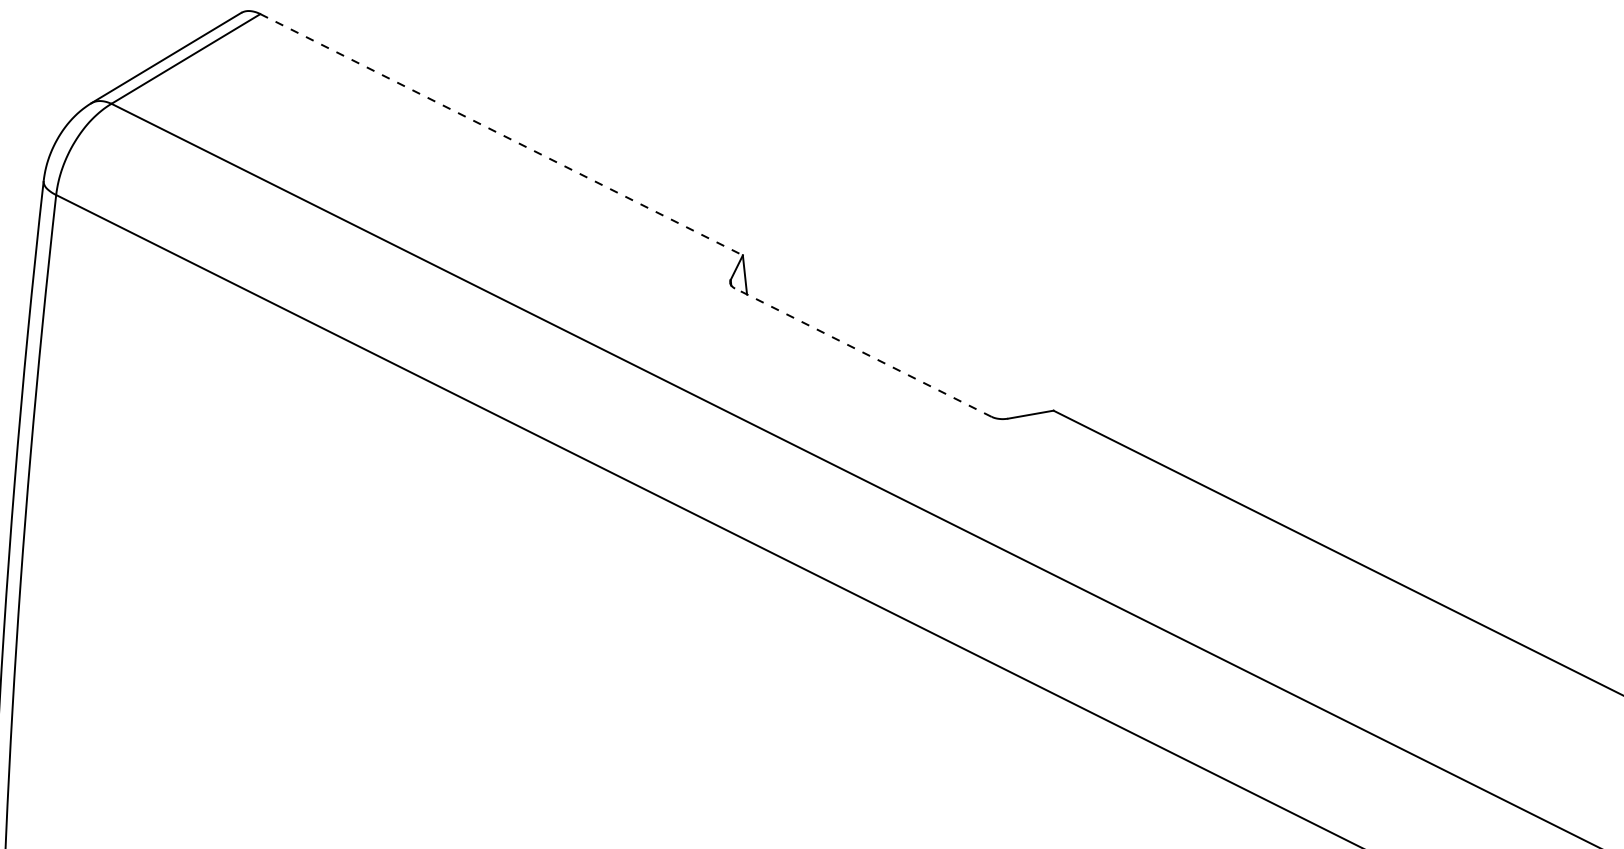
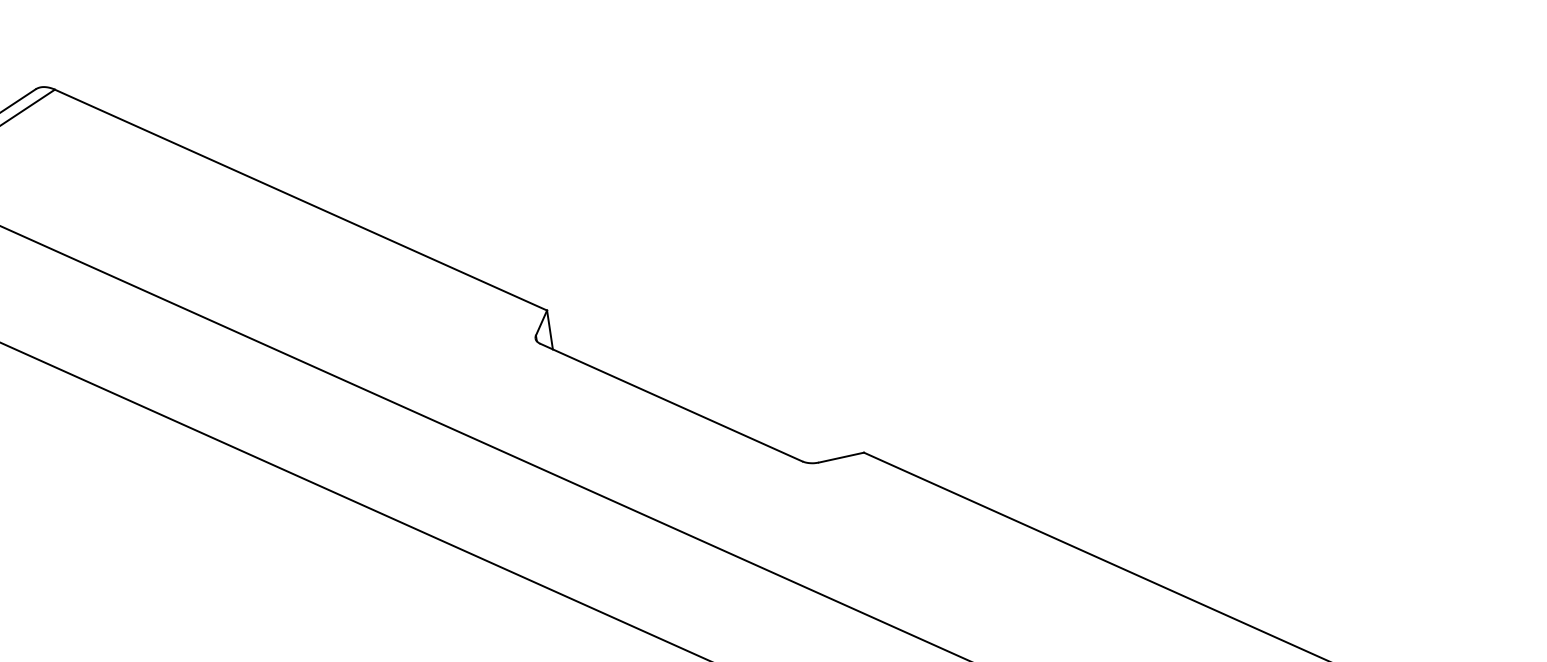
line: (501, 134) -> (300, 199), dashed -> solid
line: (862, 352) -> (670, 402), dashed -> solid

